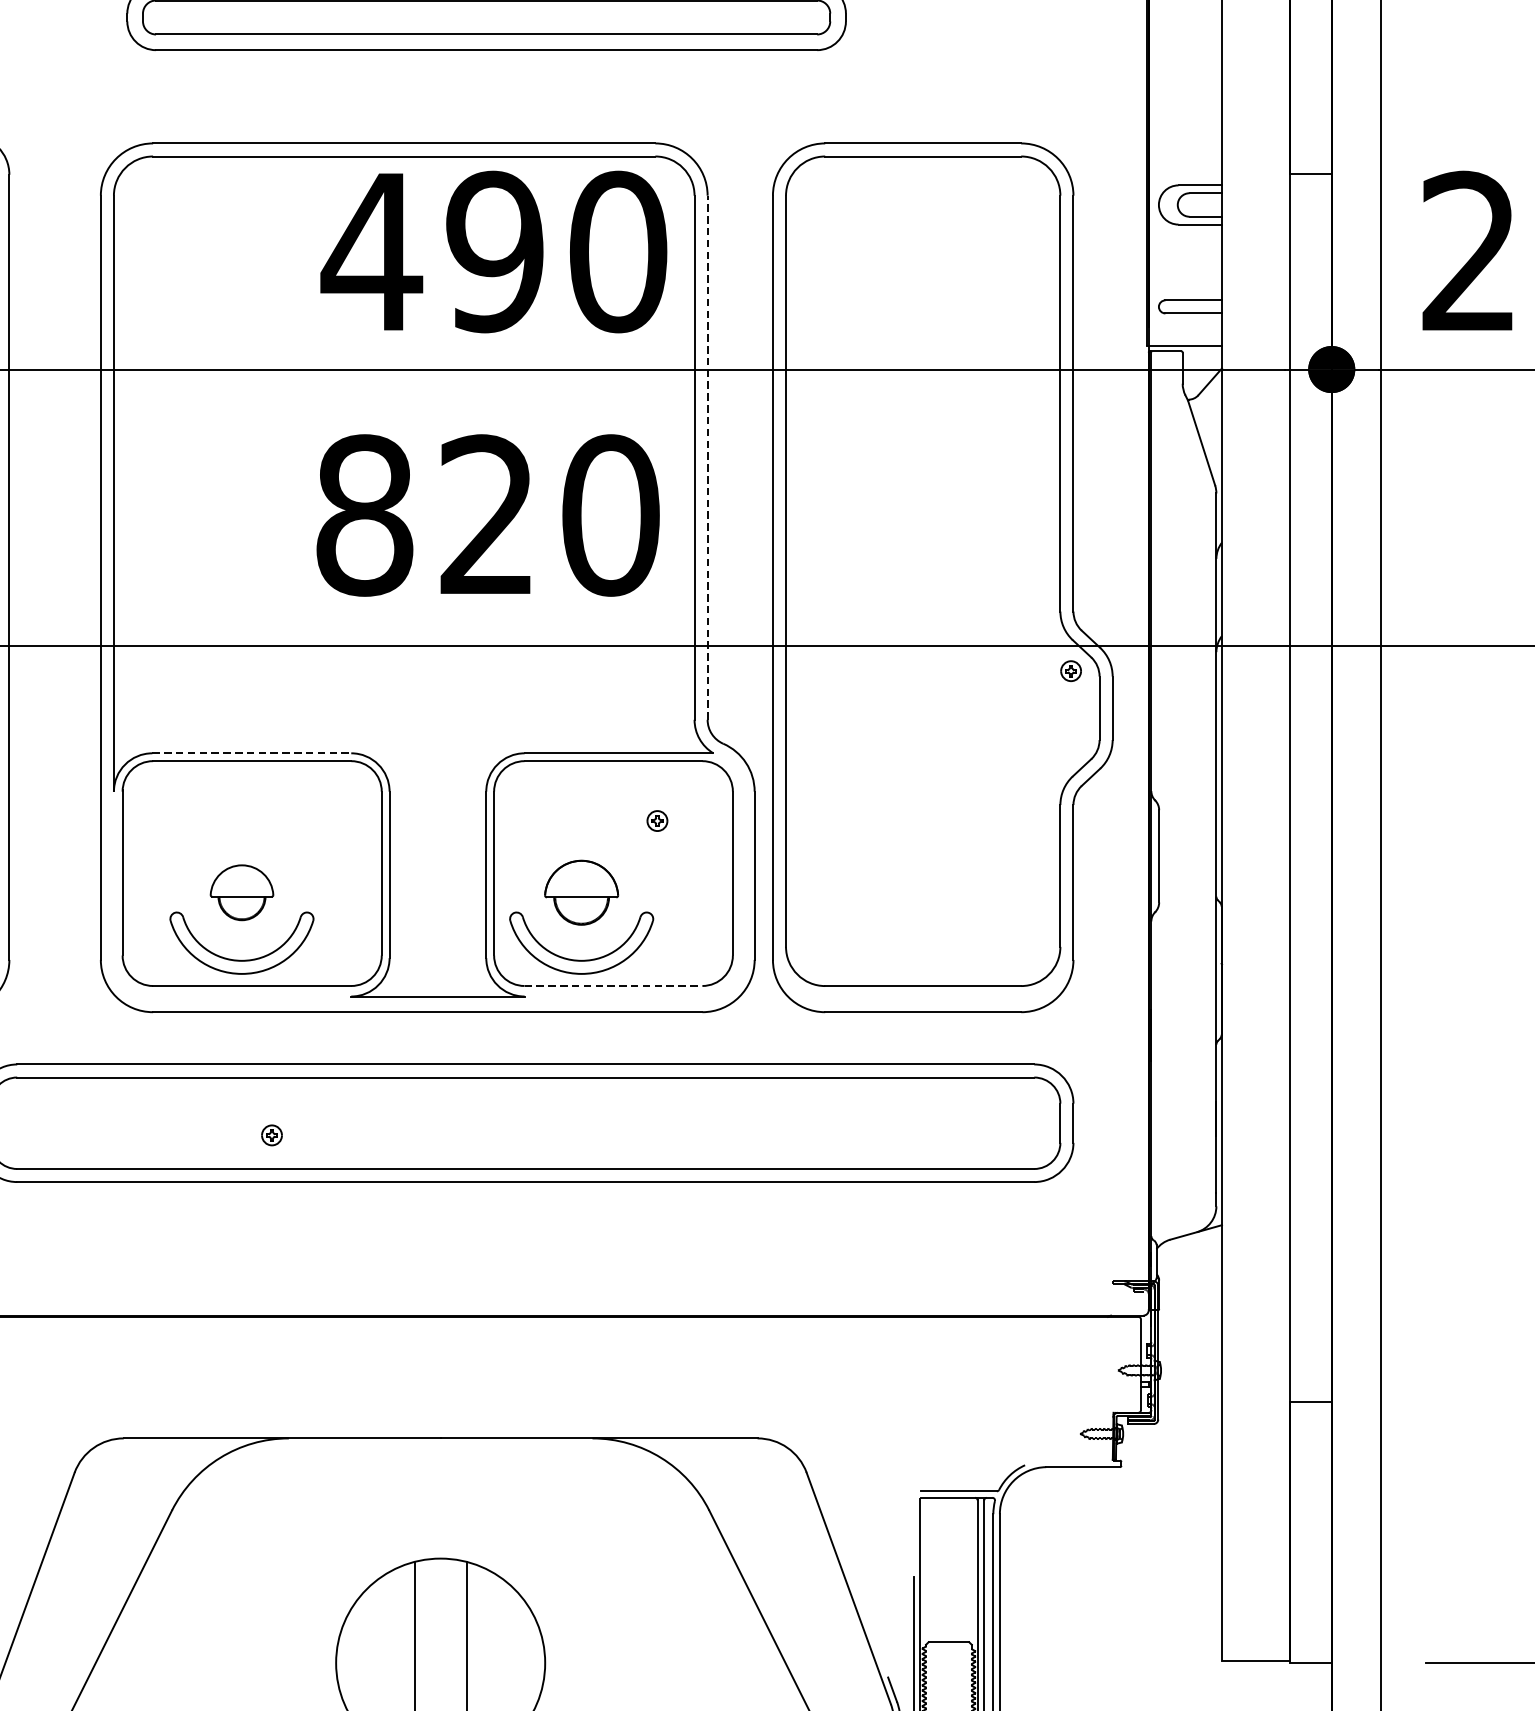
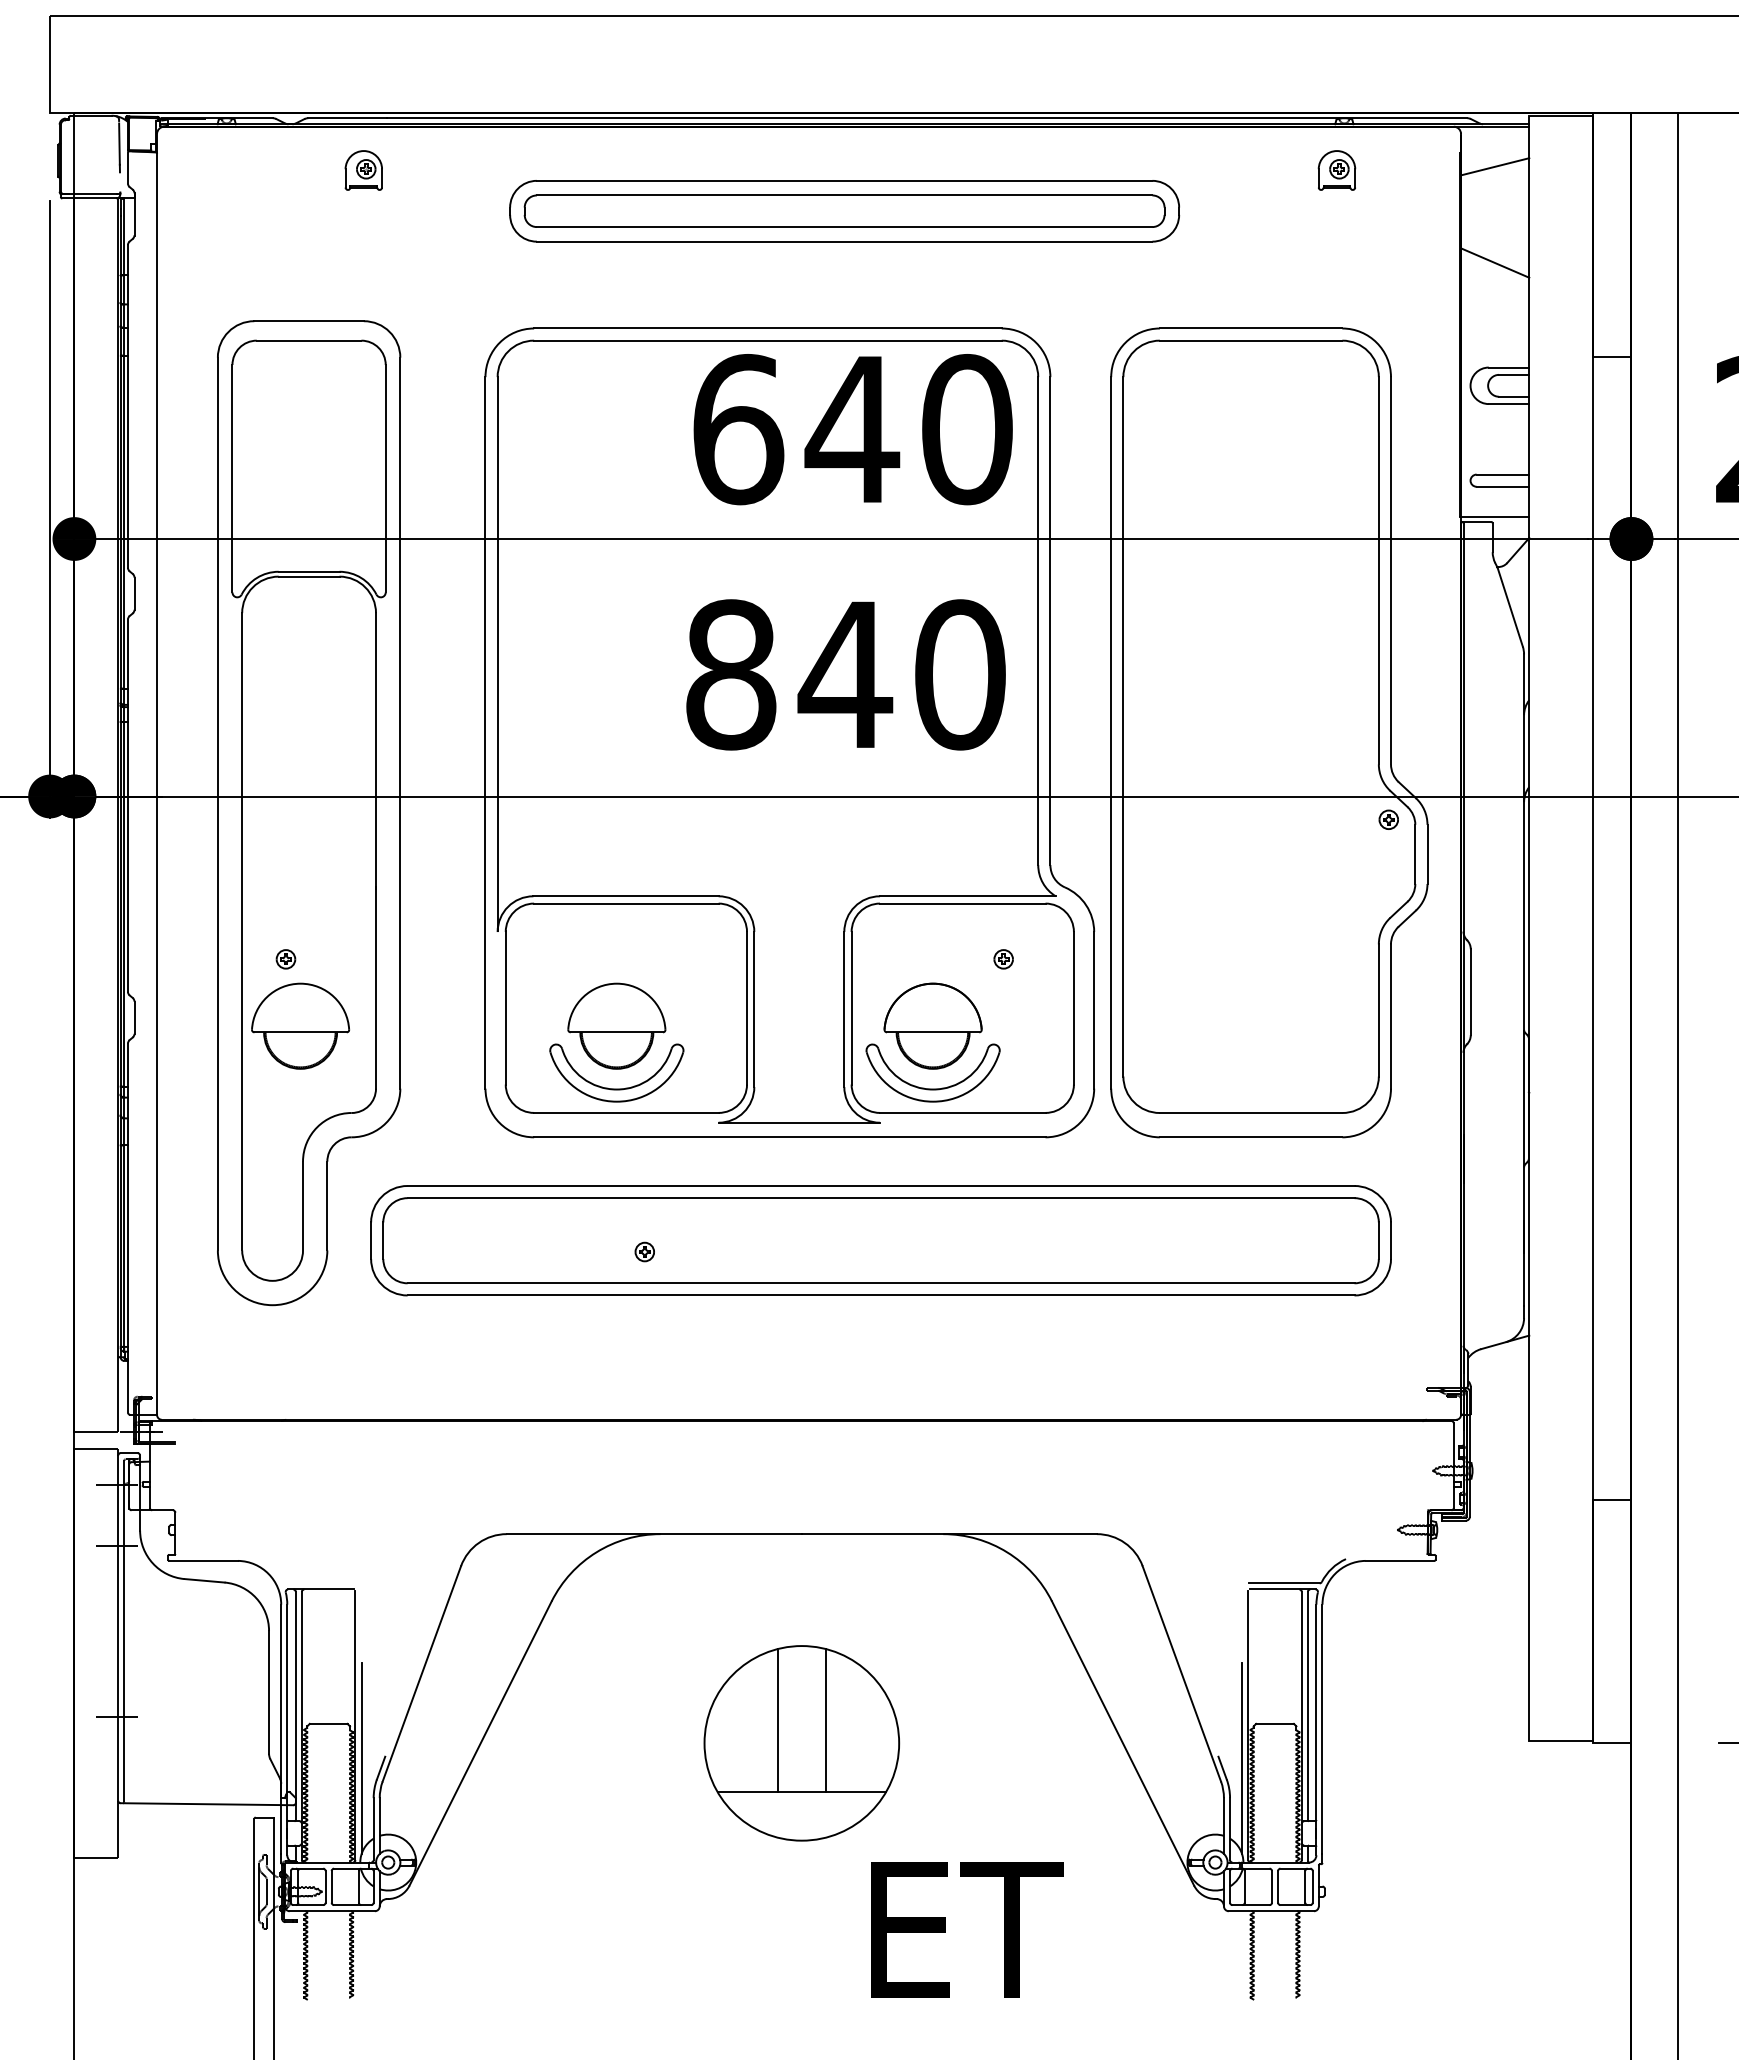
line: (1185, 72) -> (1495, 262), added
text: (432, 251) -> (794, 429), 490 -> 640
line: (707, 458) -> (1050, 621), dashed -> solid
text: (487, 514) -> (845, 673), 820 -> 840
line: (252, 753) -> (626, 896), dashed -> solid
part: (241, 892) -> (616, 1025), size x1.67
part: (580, 892) -> (932, 1025), size x1.43
line: (613, 985) -> (962, 1112), dashed -> solid

